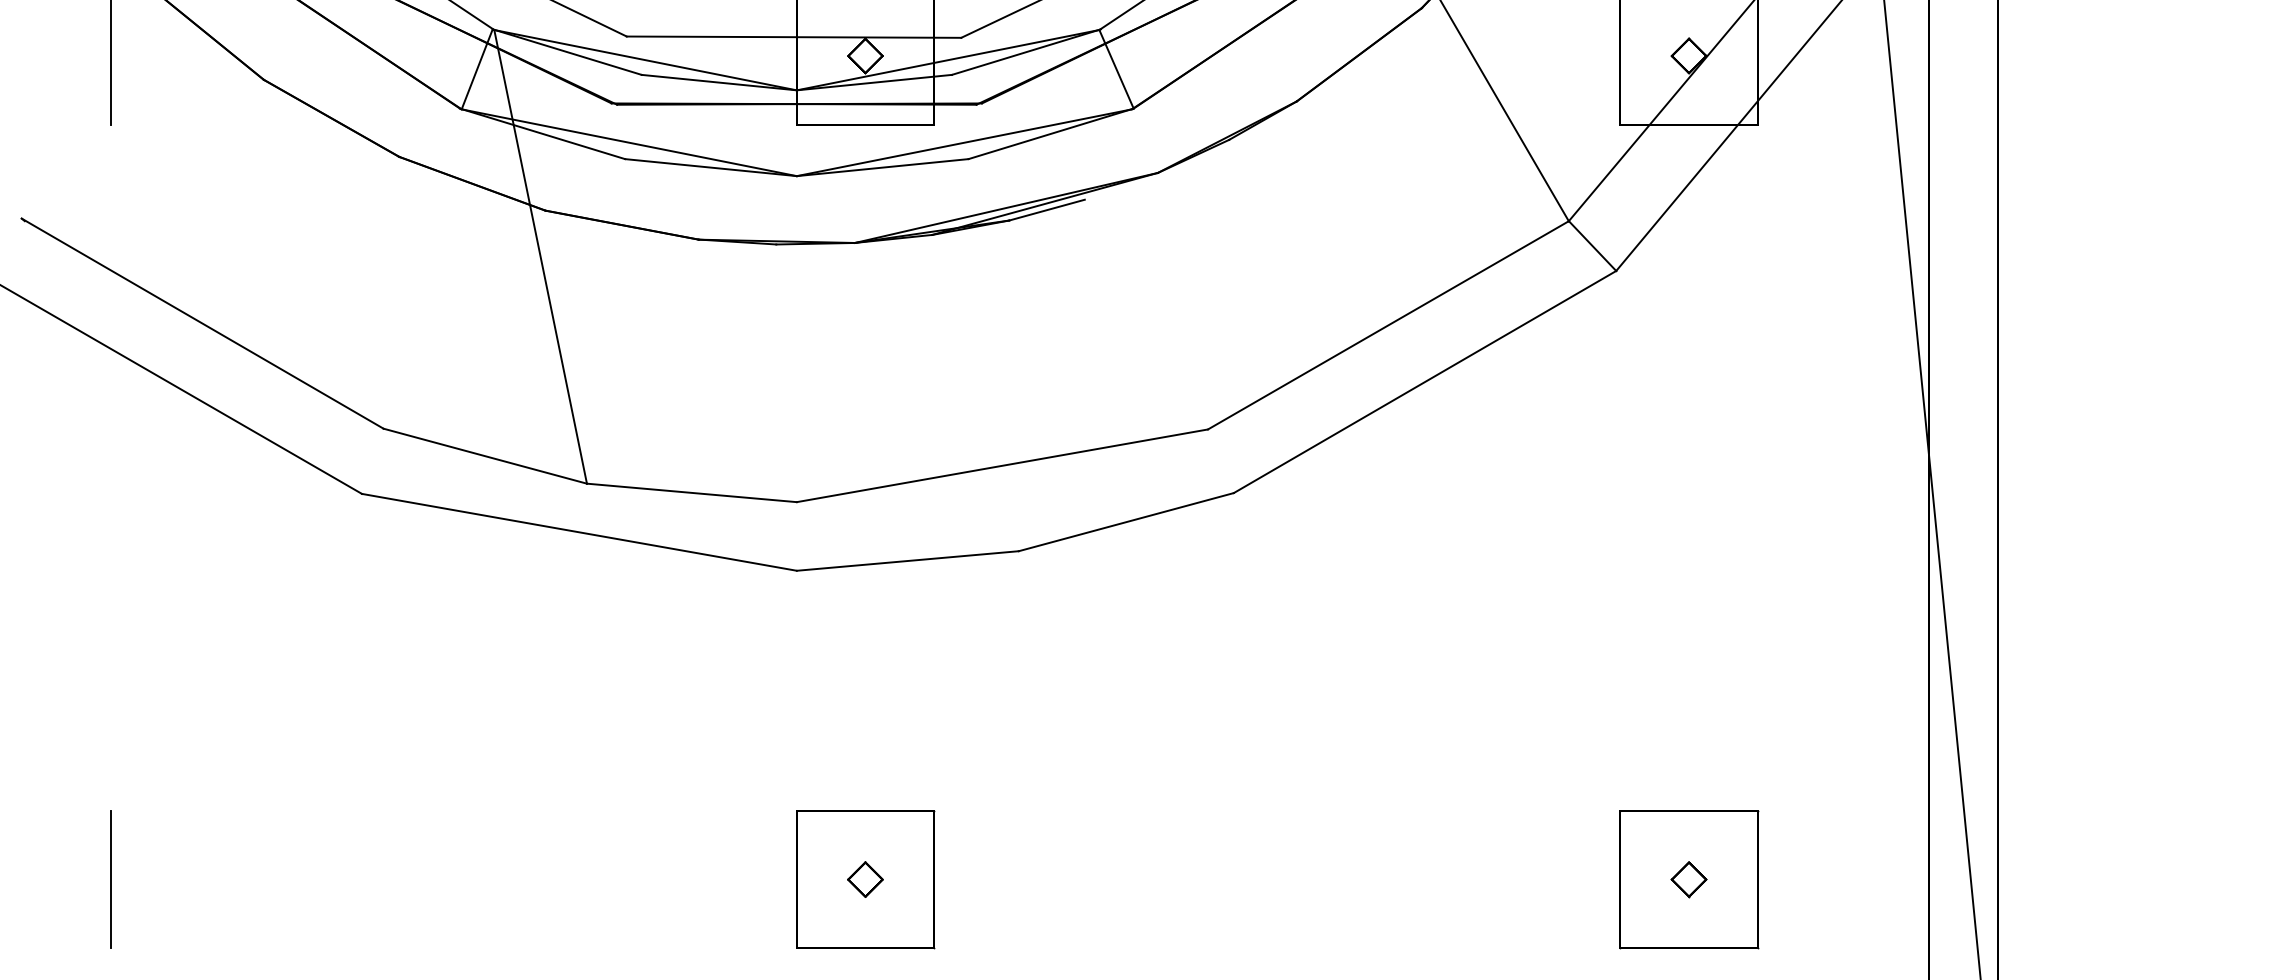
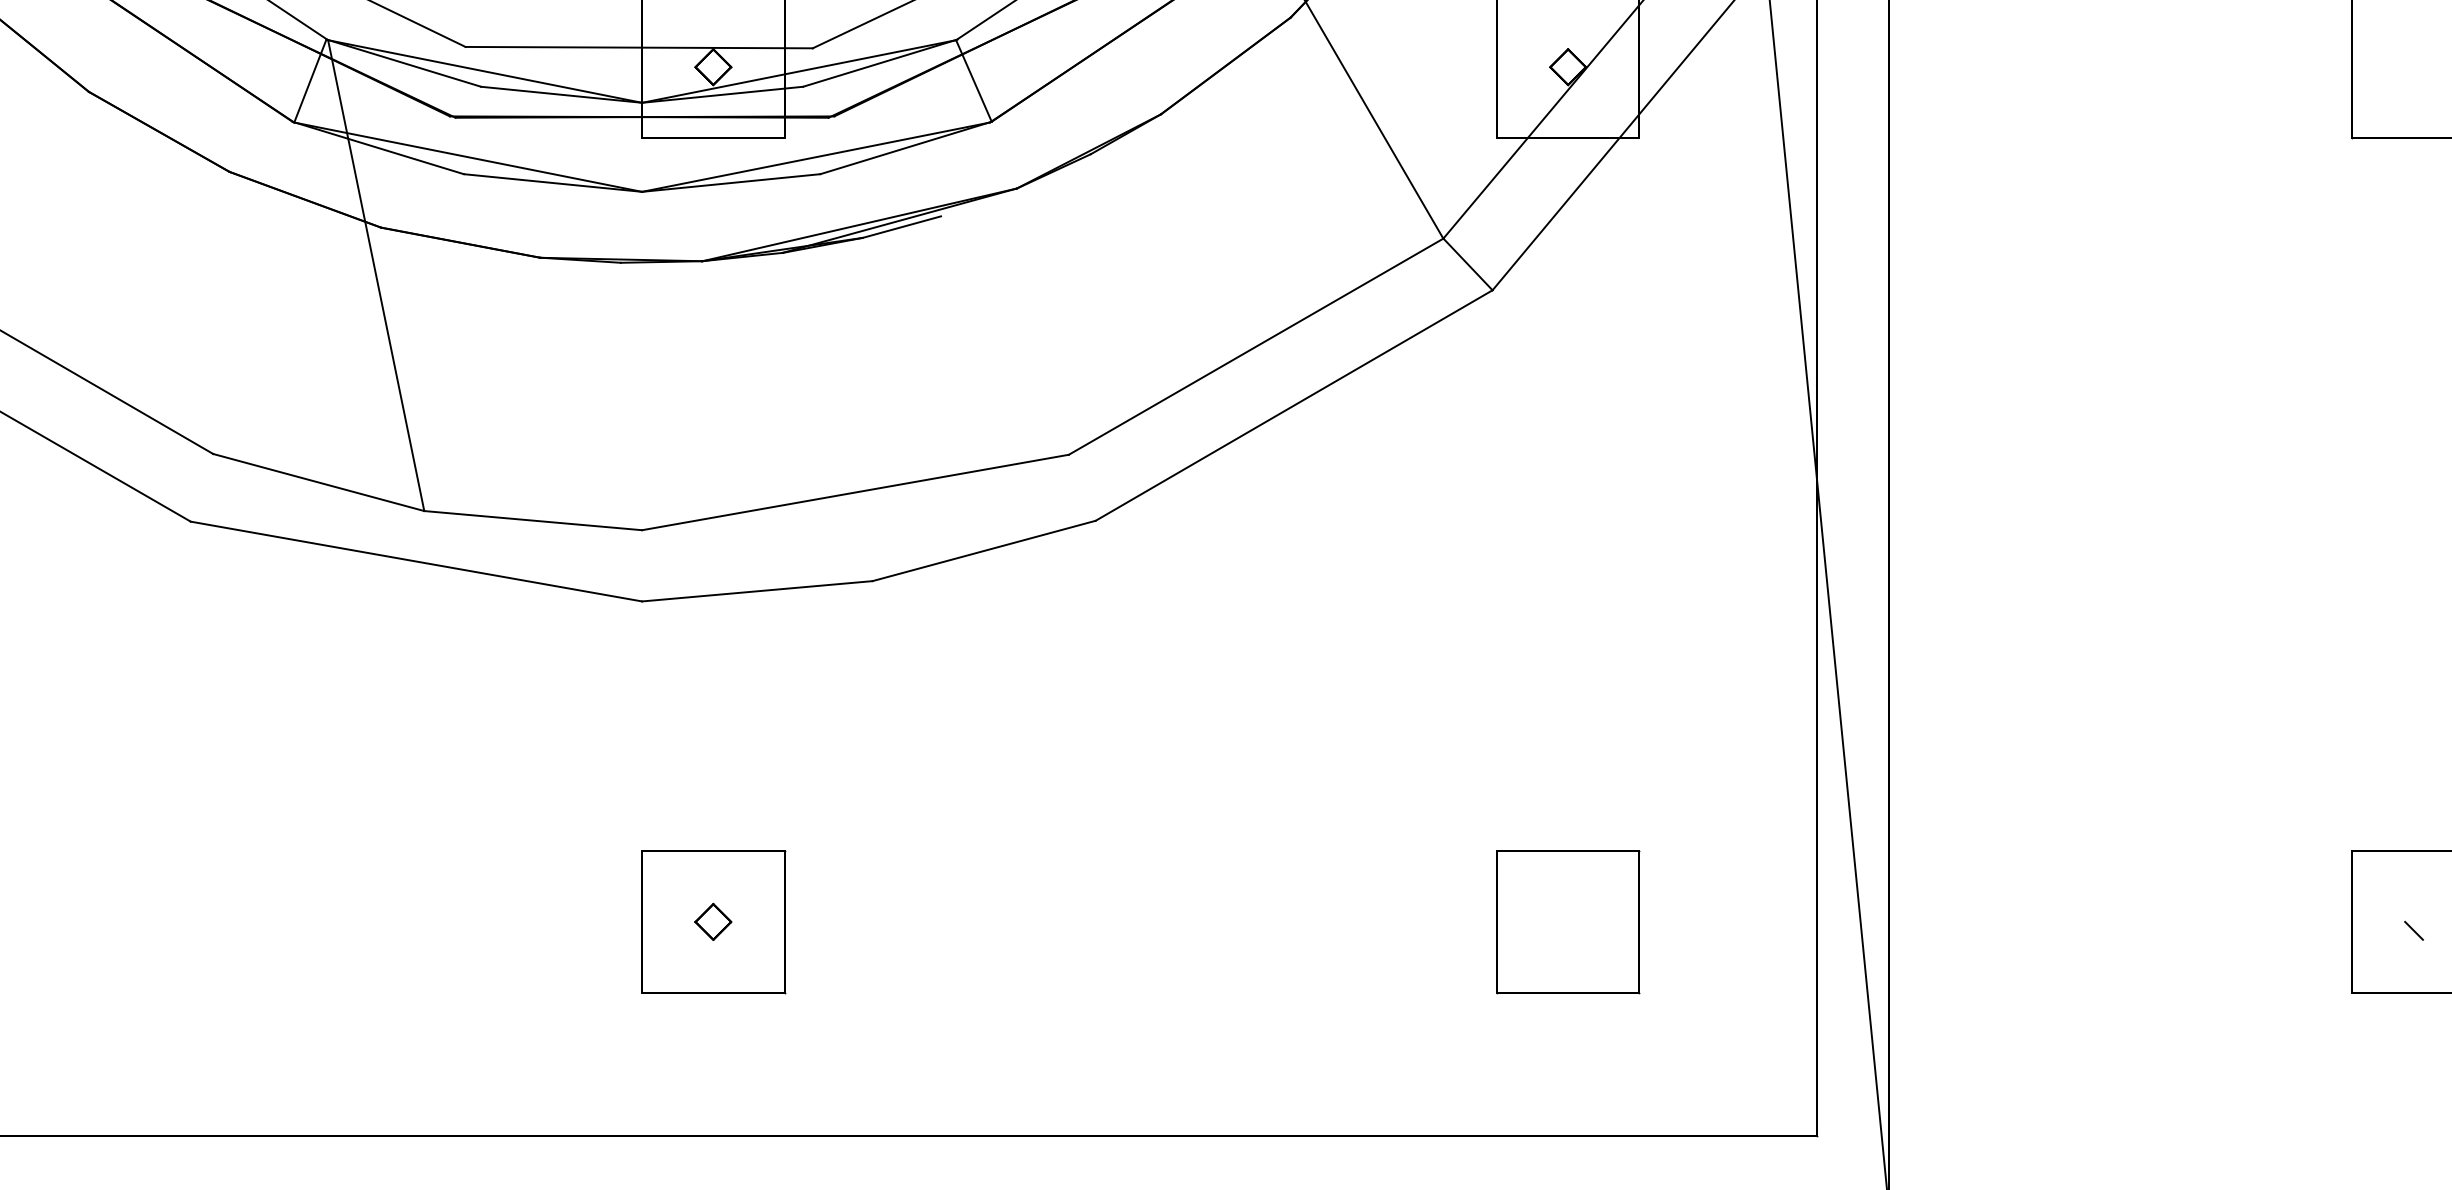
part: (1689, 880) -> (1568, 922), removed

